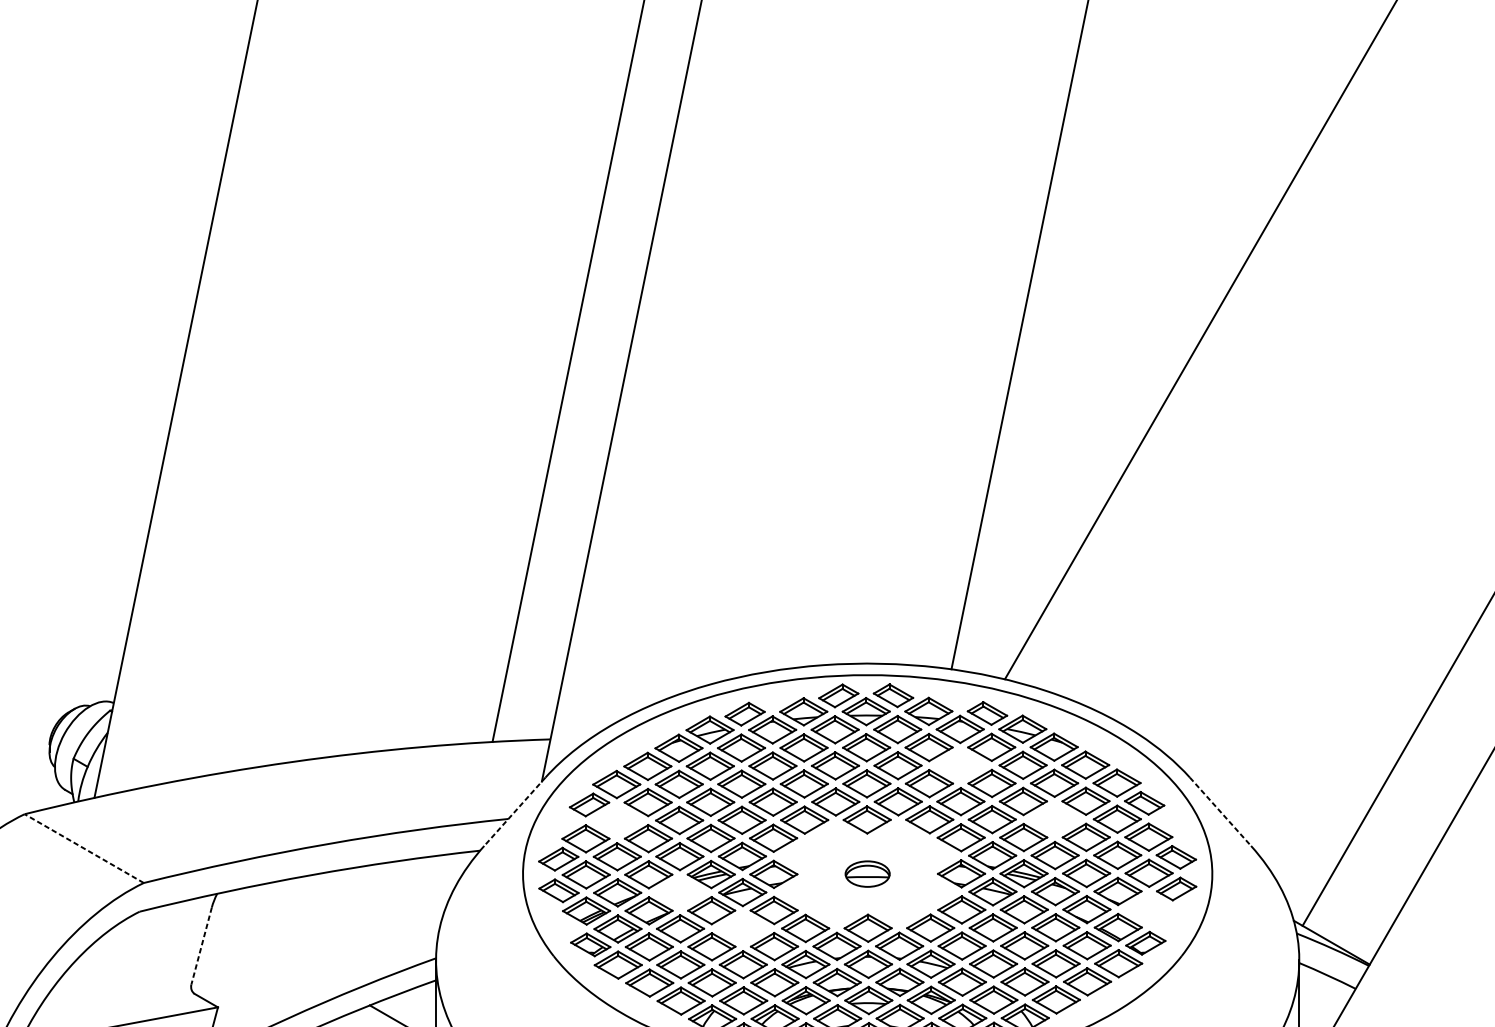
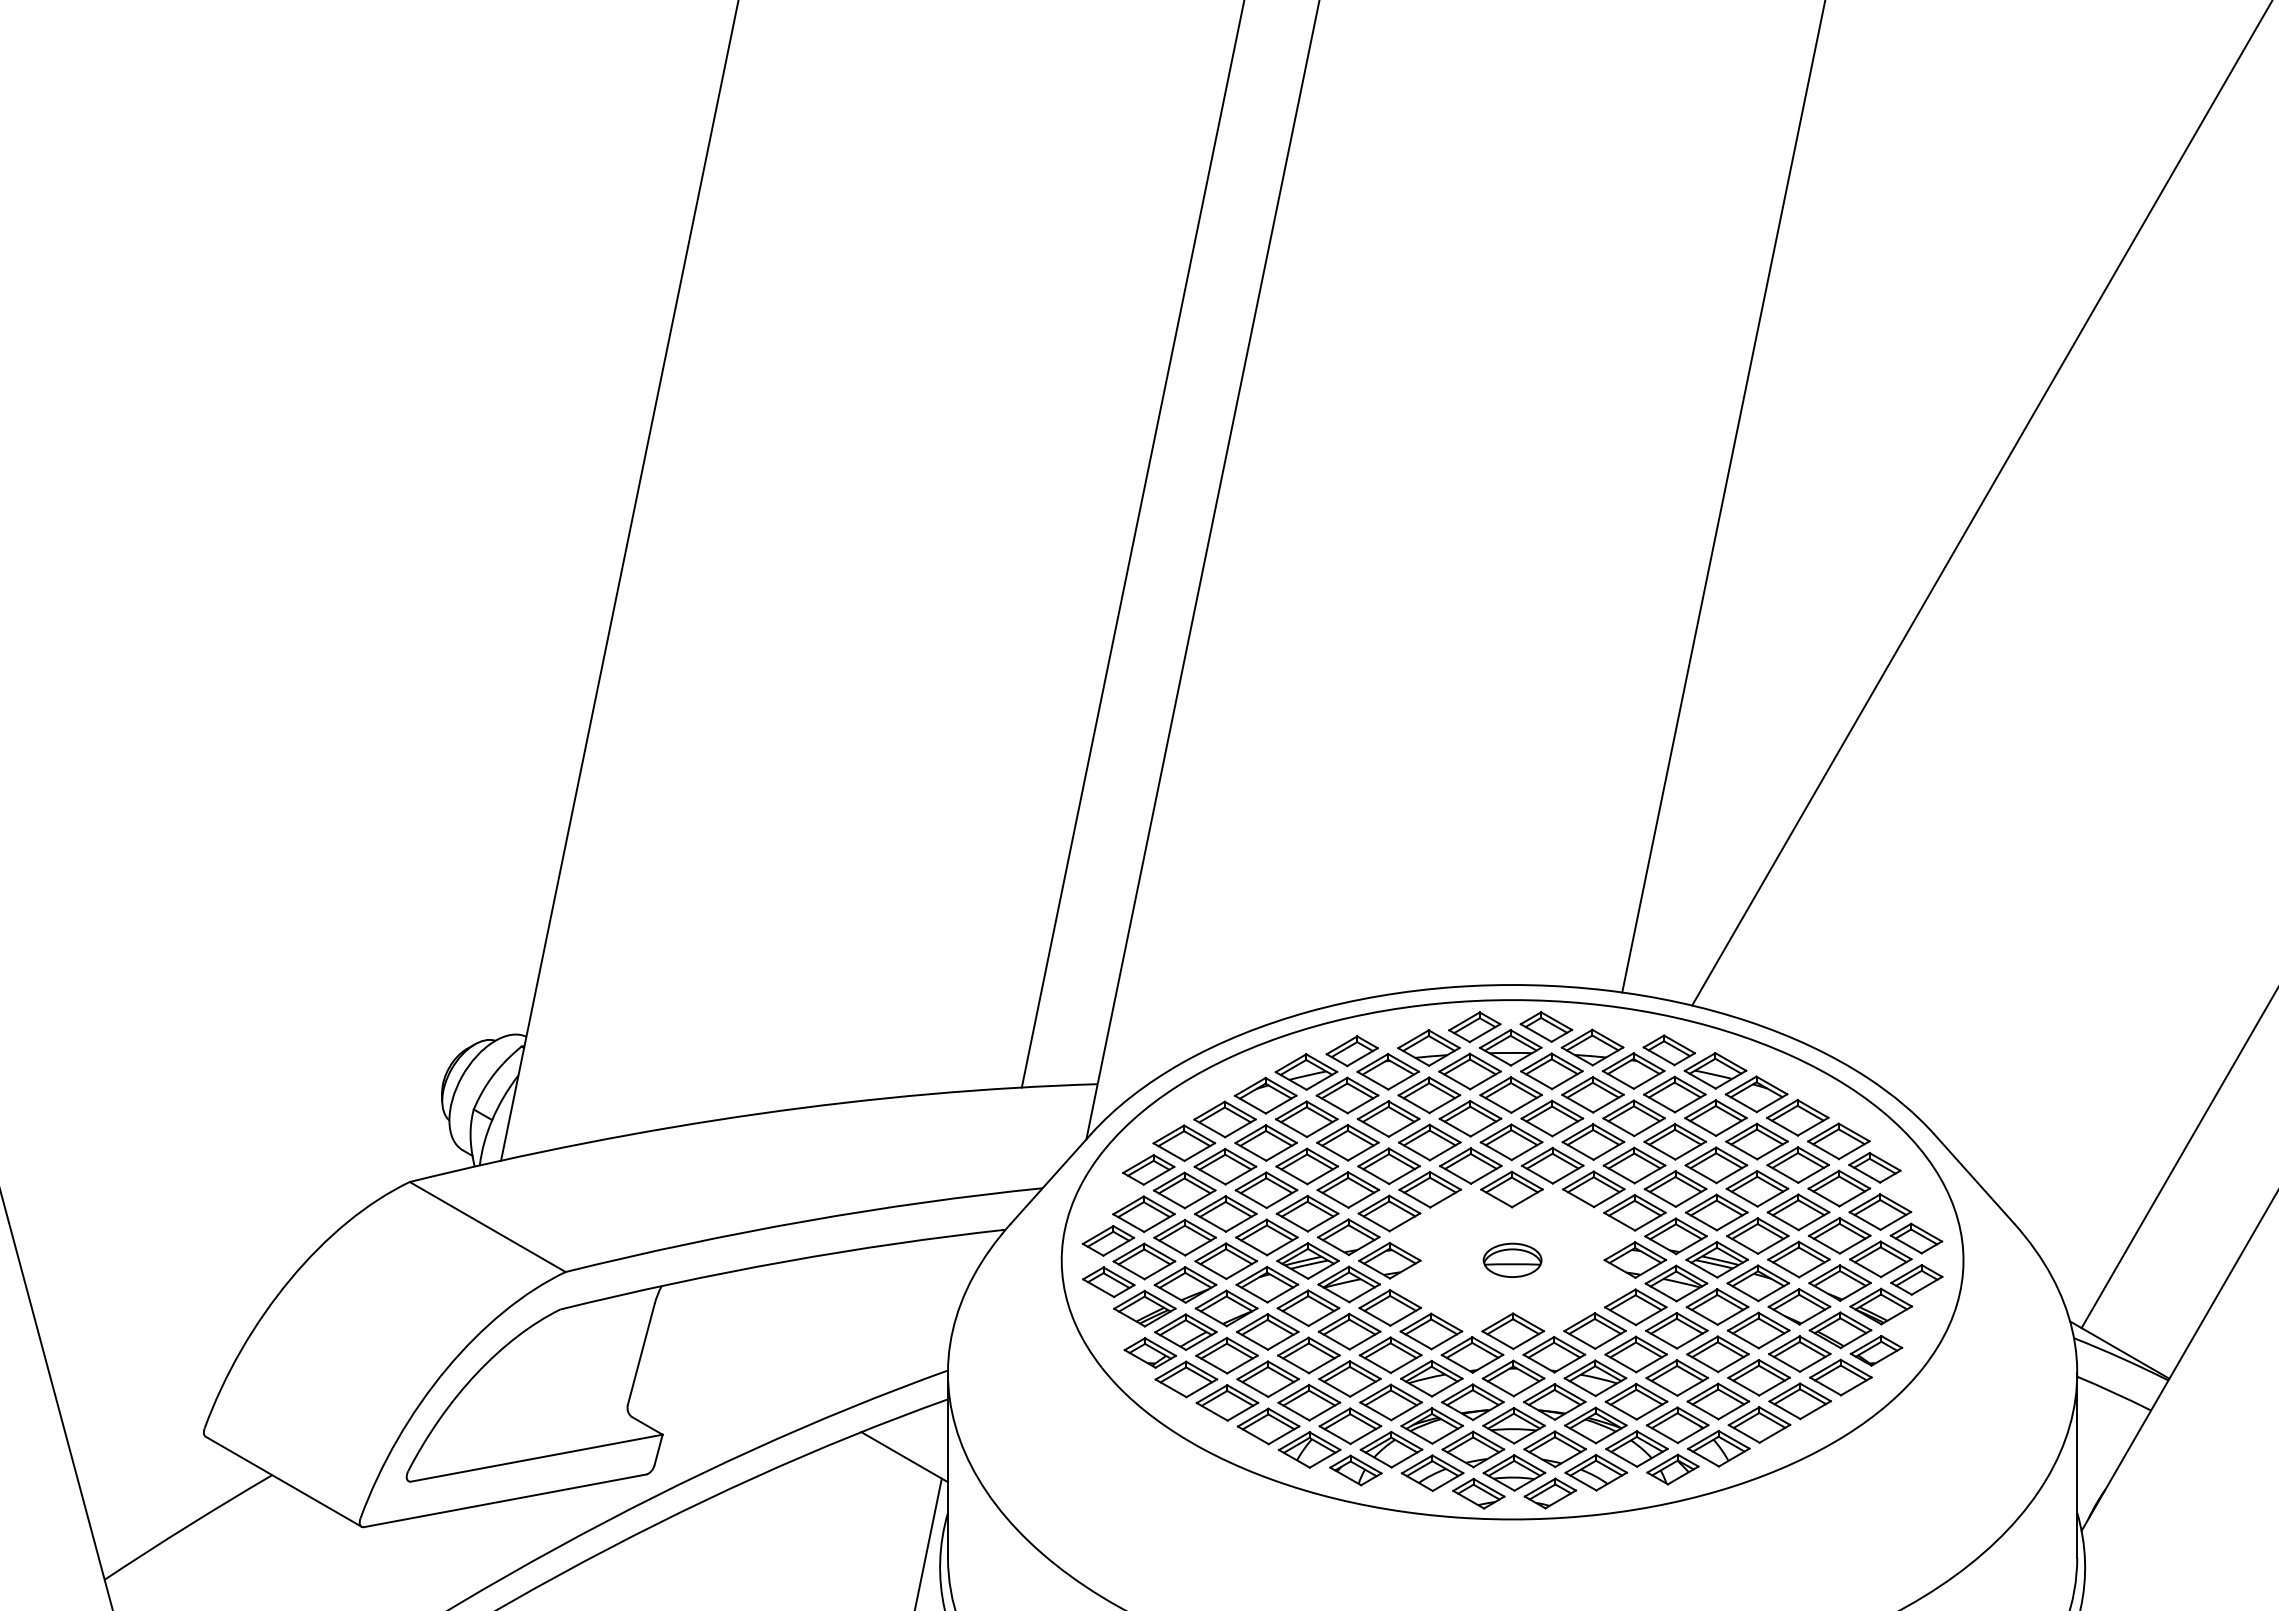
part: (960, 765) -> (1633, 1118), added
line: (514, 812) -> (1050, 1179), dashed -> solid
line: (1220, 812) -> (1974, 1179), dashed -> solid
part: (1054, 819) -> (1757, 1188), added
part: (616, 820) -> (1184, 1190), added
line: (84, 848) -> (487, 1227), dashed -> solid
part: (680, 892) -> (1267, 1284), added
part: (1149, 909) -> (1881, 1306), added
part: (743, 928) -> (1349, 1331), added
line: (201, 946) -> (641, 1355), dashed -> solid

